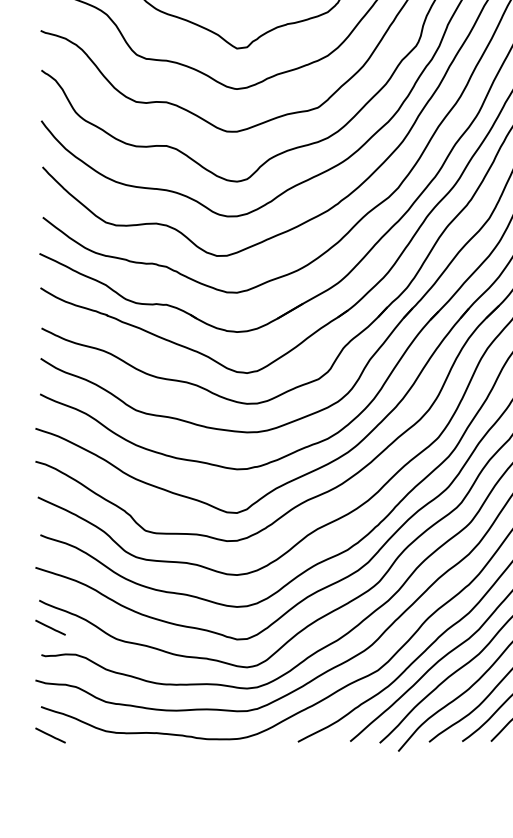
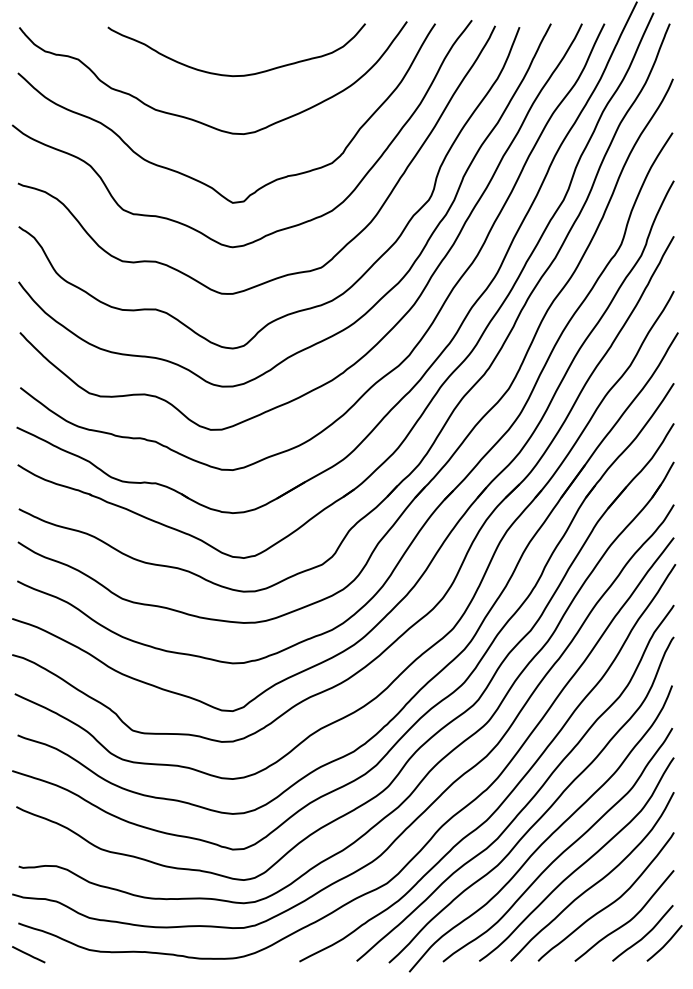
line: (50, 627) -> (28, 836), removed

